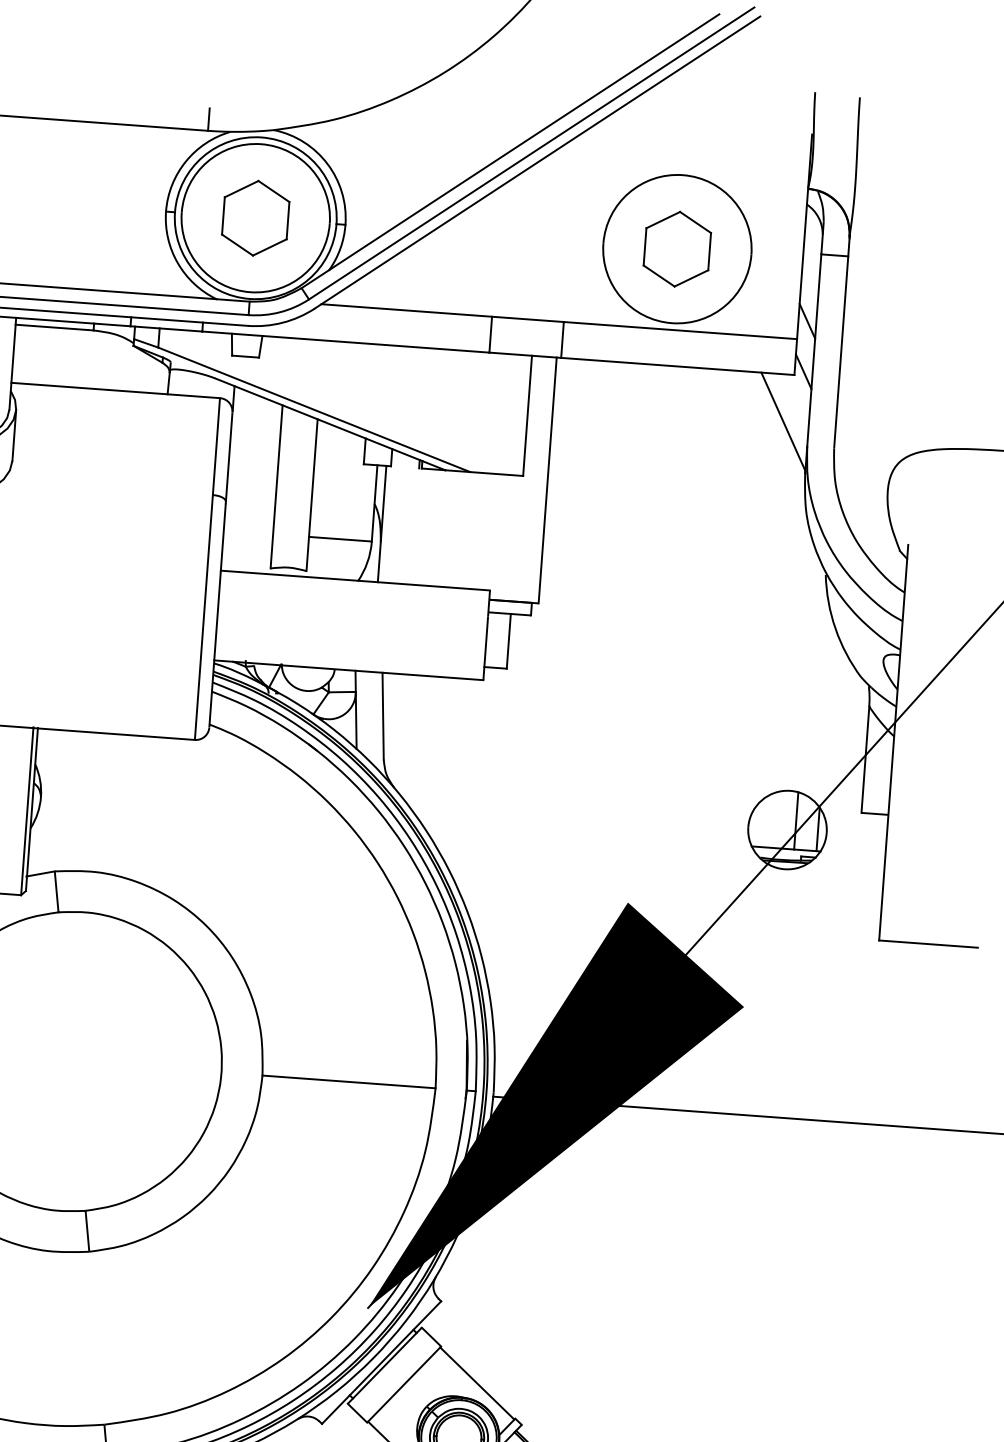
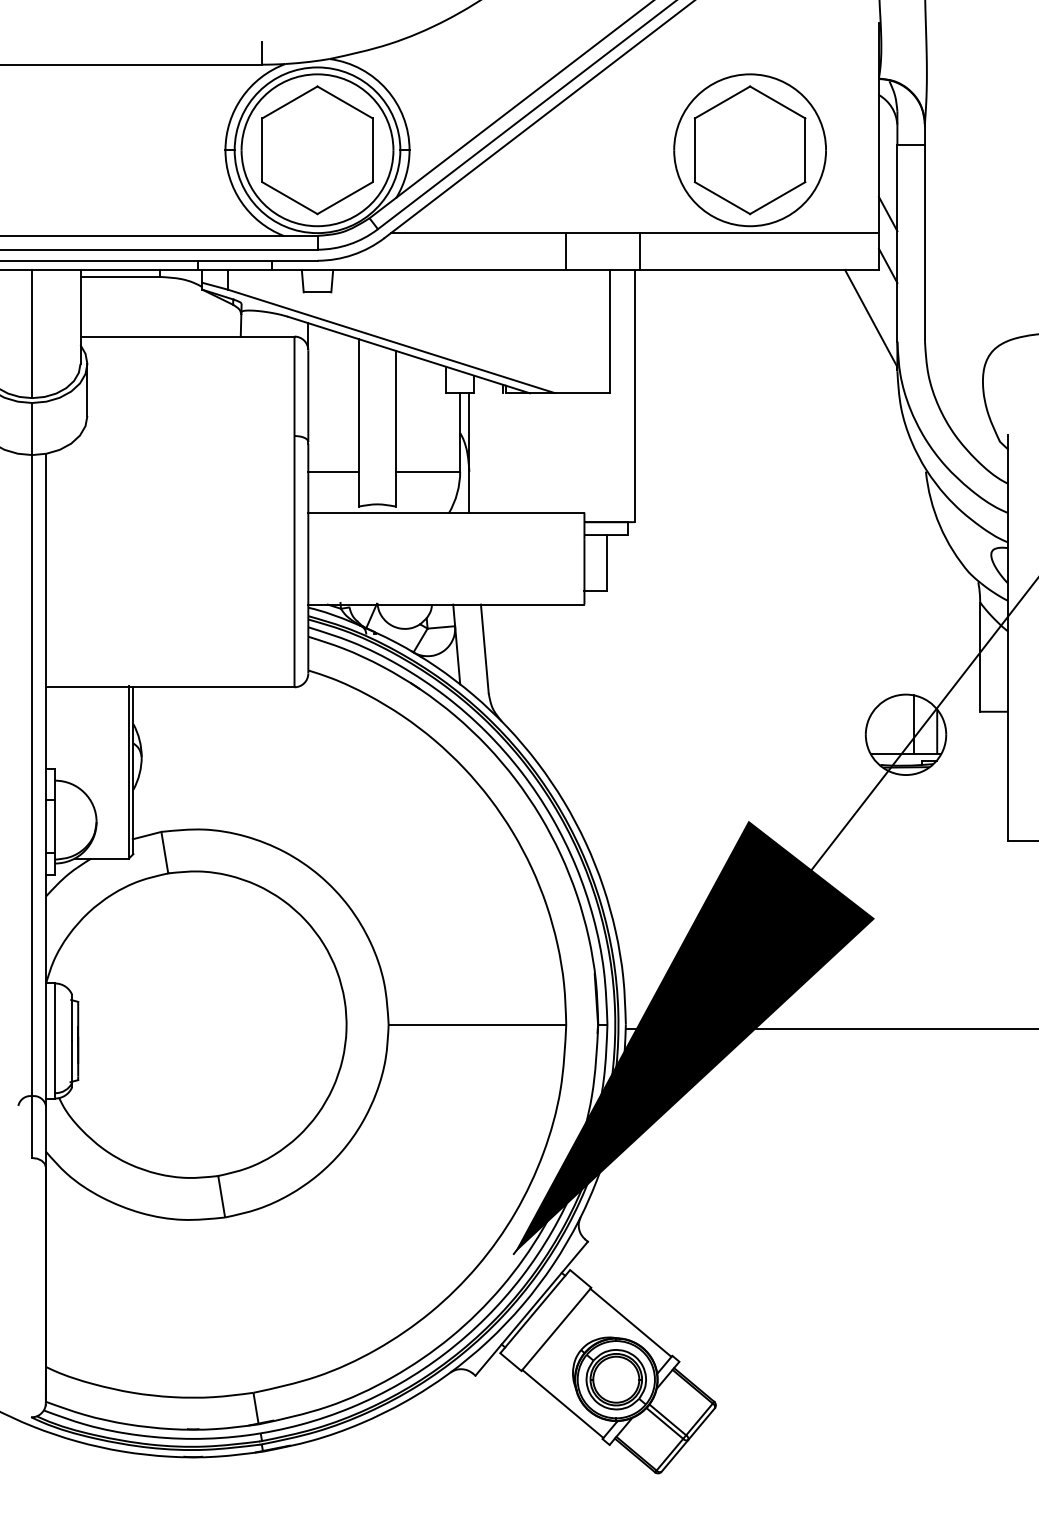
part: (255, 218) -> (317, 150), size x1.67
part: (676, 249) -> (749, 150), size x1.67
line: (248, 532) -> (333, 471), added

